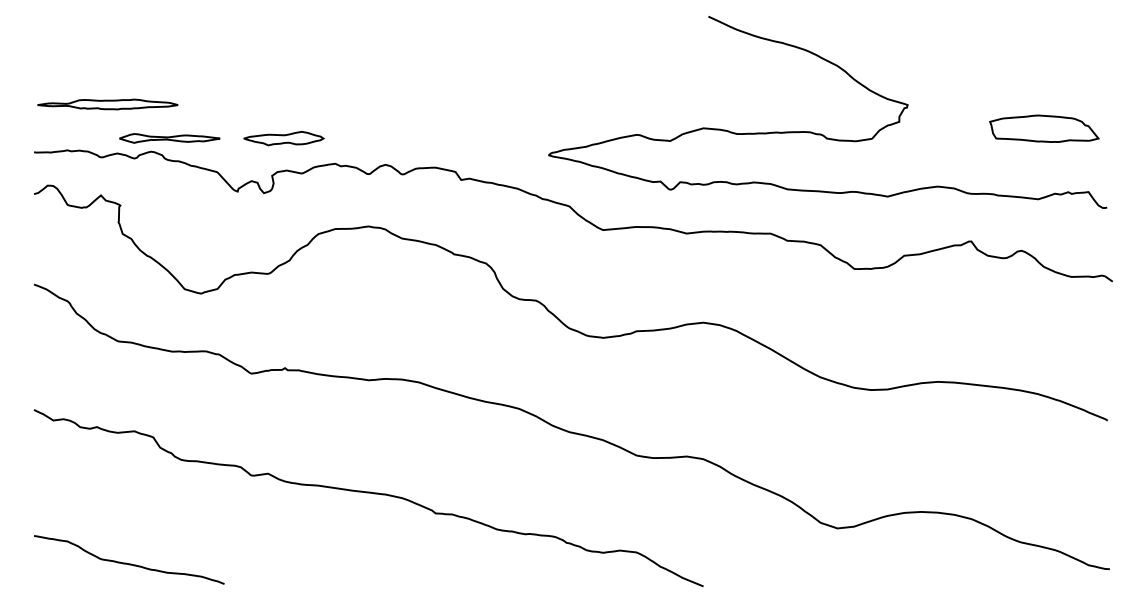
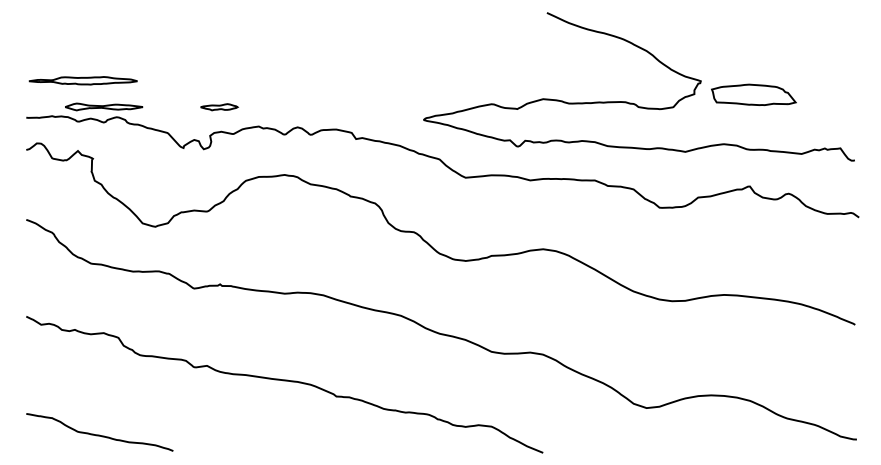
part: (1044, 128) -> (753, 94), moved
part: (169, 138) -> (103, 107), moved
part: (283, 138) -> (218, 107), size x0.6

